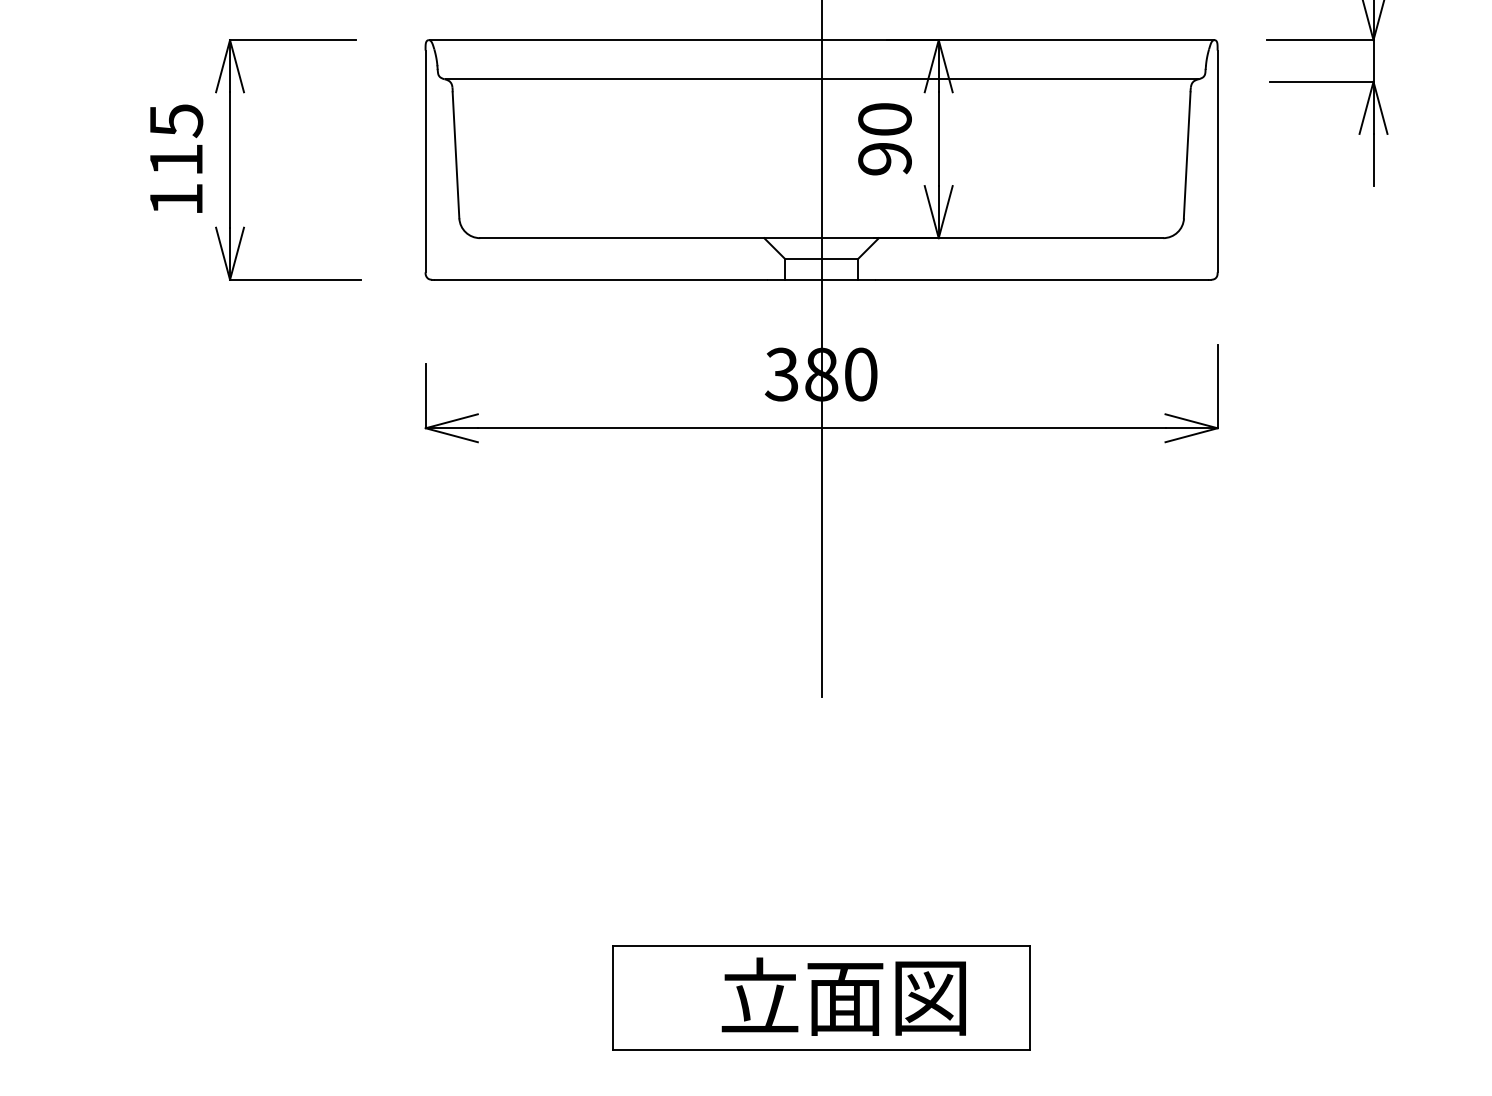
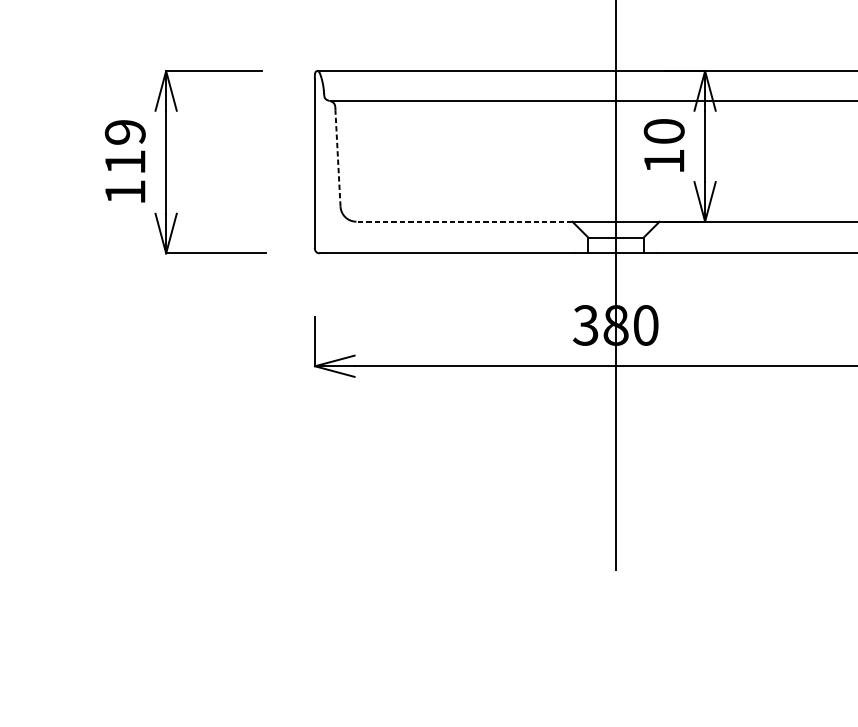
text: (176, 121) -> (125, 132), 115 -> 119
line: (455, 154) -> (337, 158), solid -> dashed
text: (884, 159) -> (663, 161), 90 -> 10
line: (621, 238) -> (463, 221), solid -> dashed

